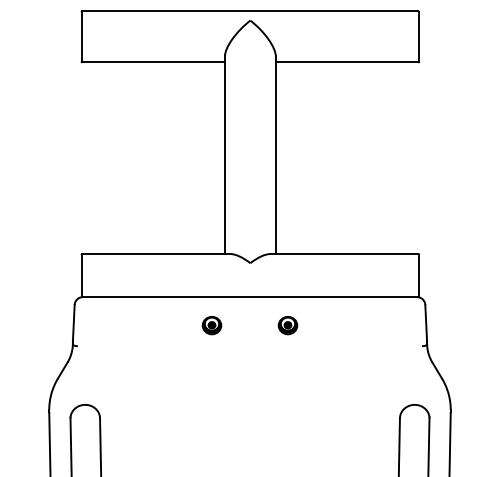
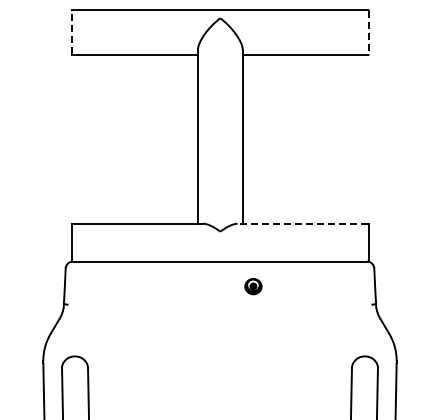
line: (81, 36) -> (71, 32), solid -> dashed
line: (418, 36) -> (368, 32), solid -> dashed
line: (343, 253) -> (302, 223), solid -> dashed
part: (211, 325) -> (186, 286), removed

